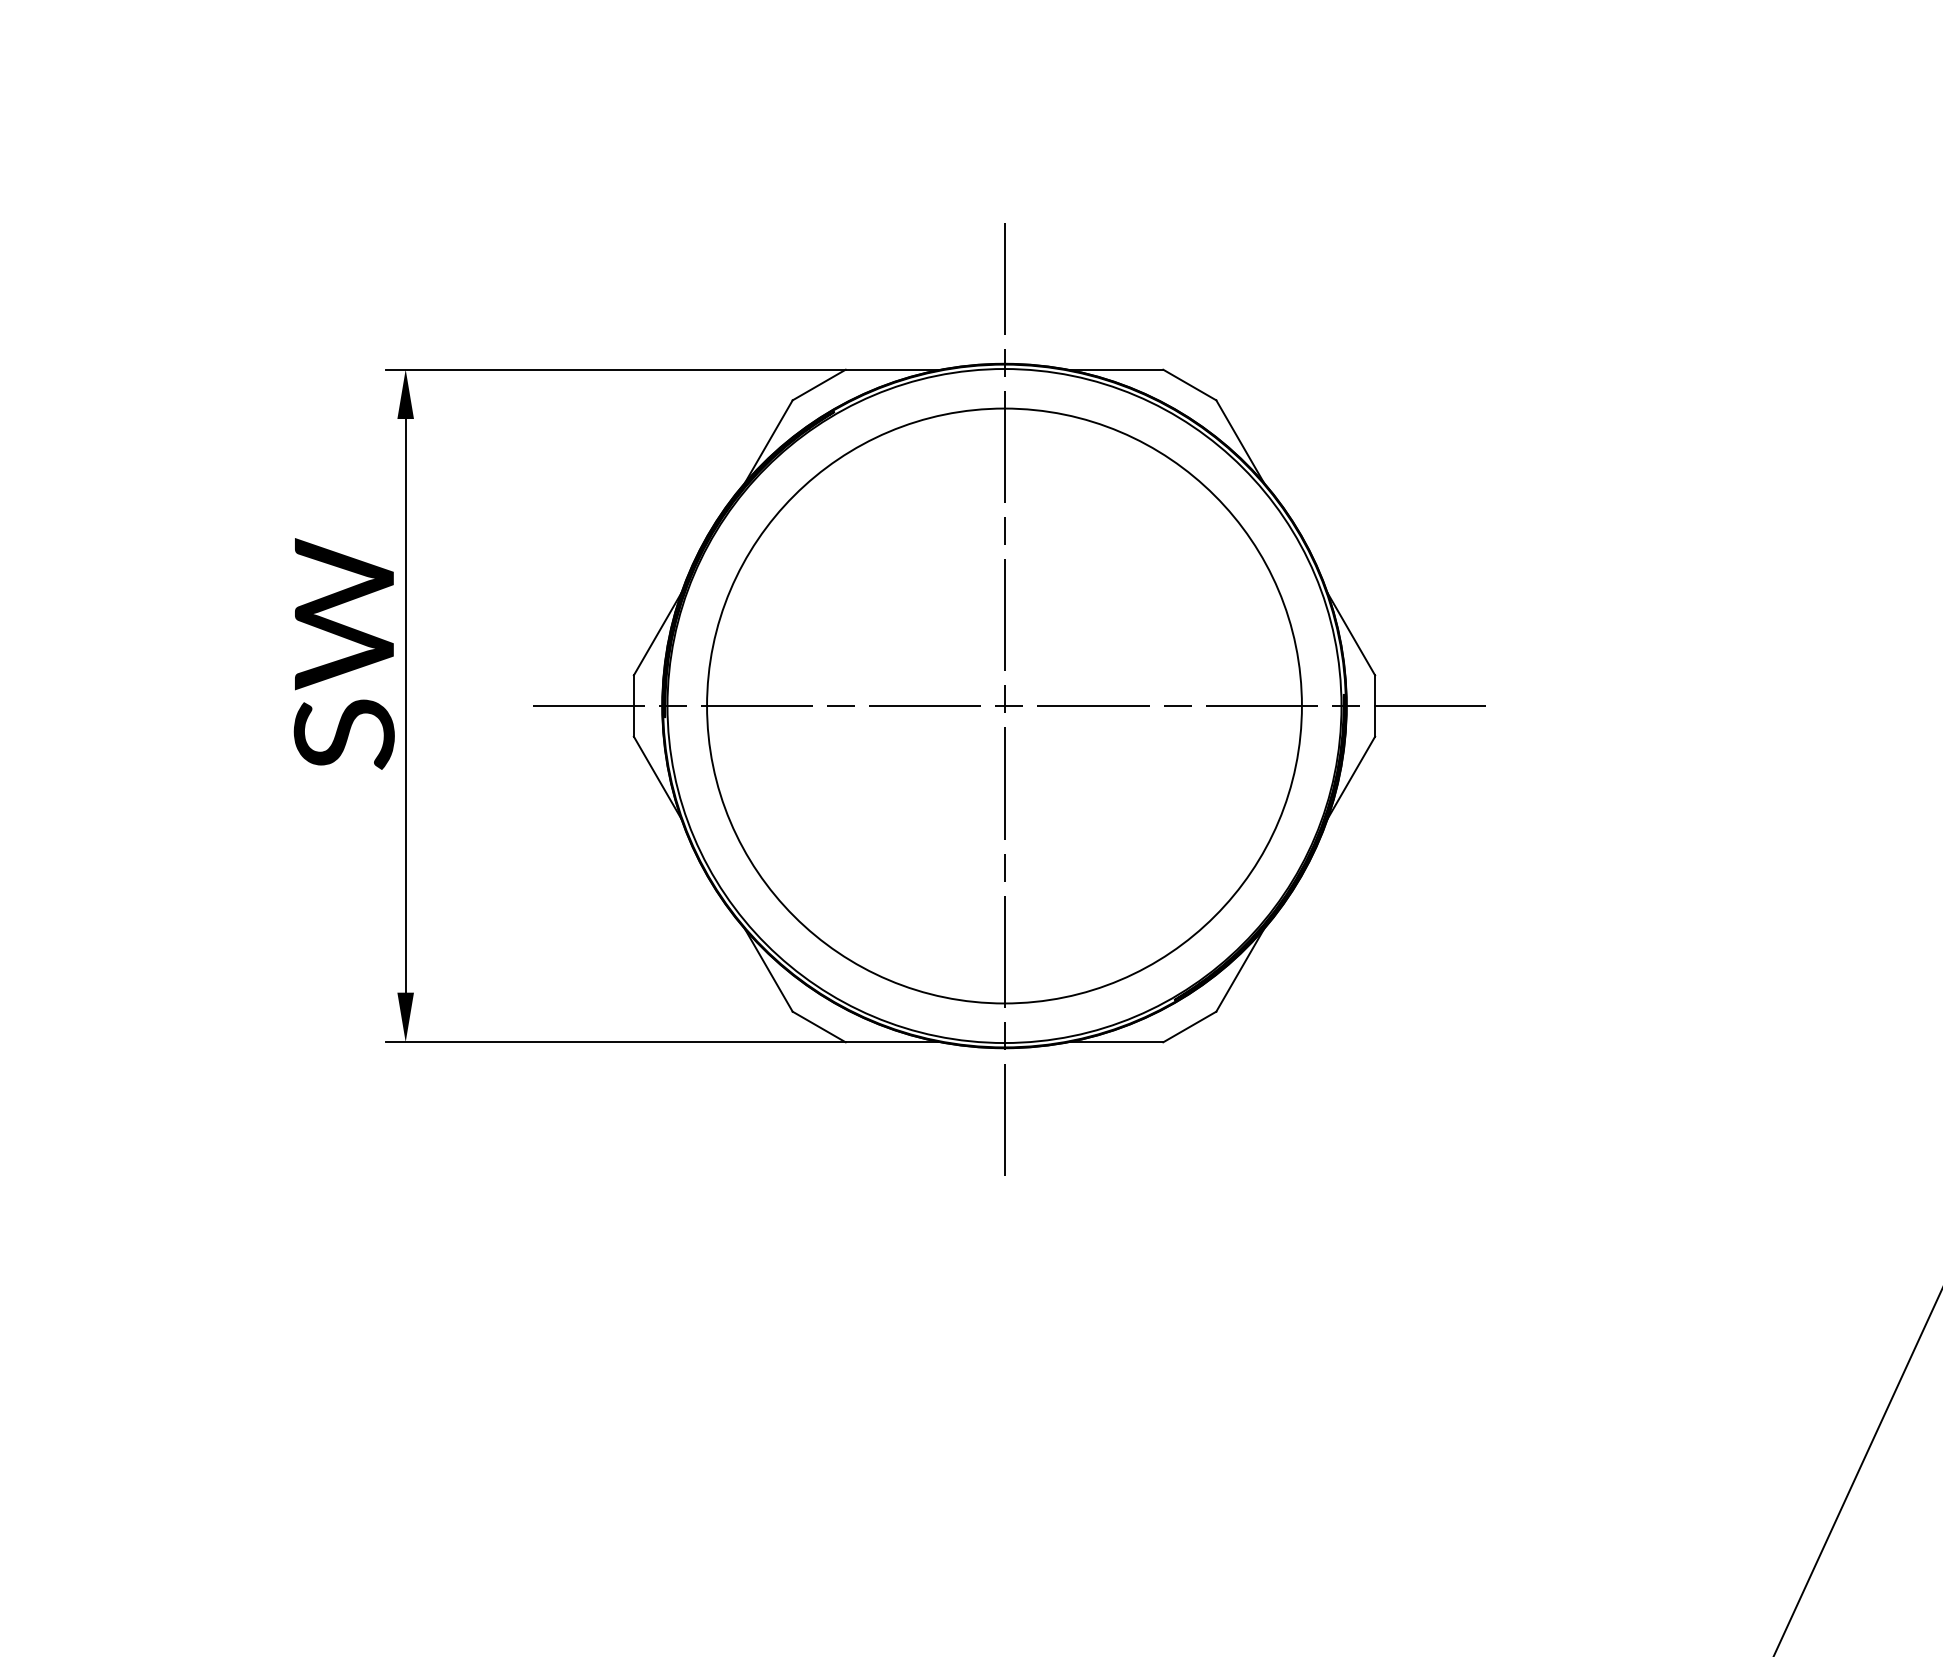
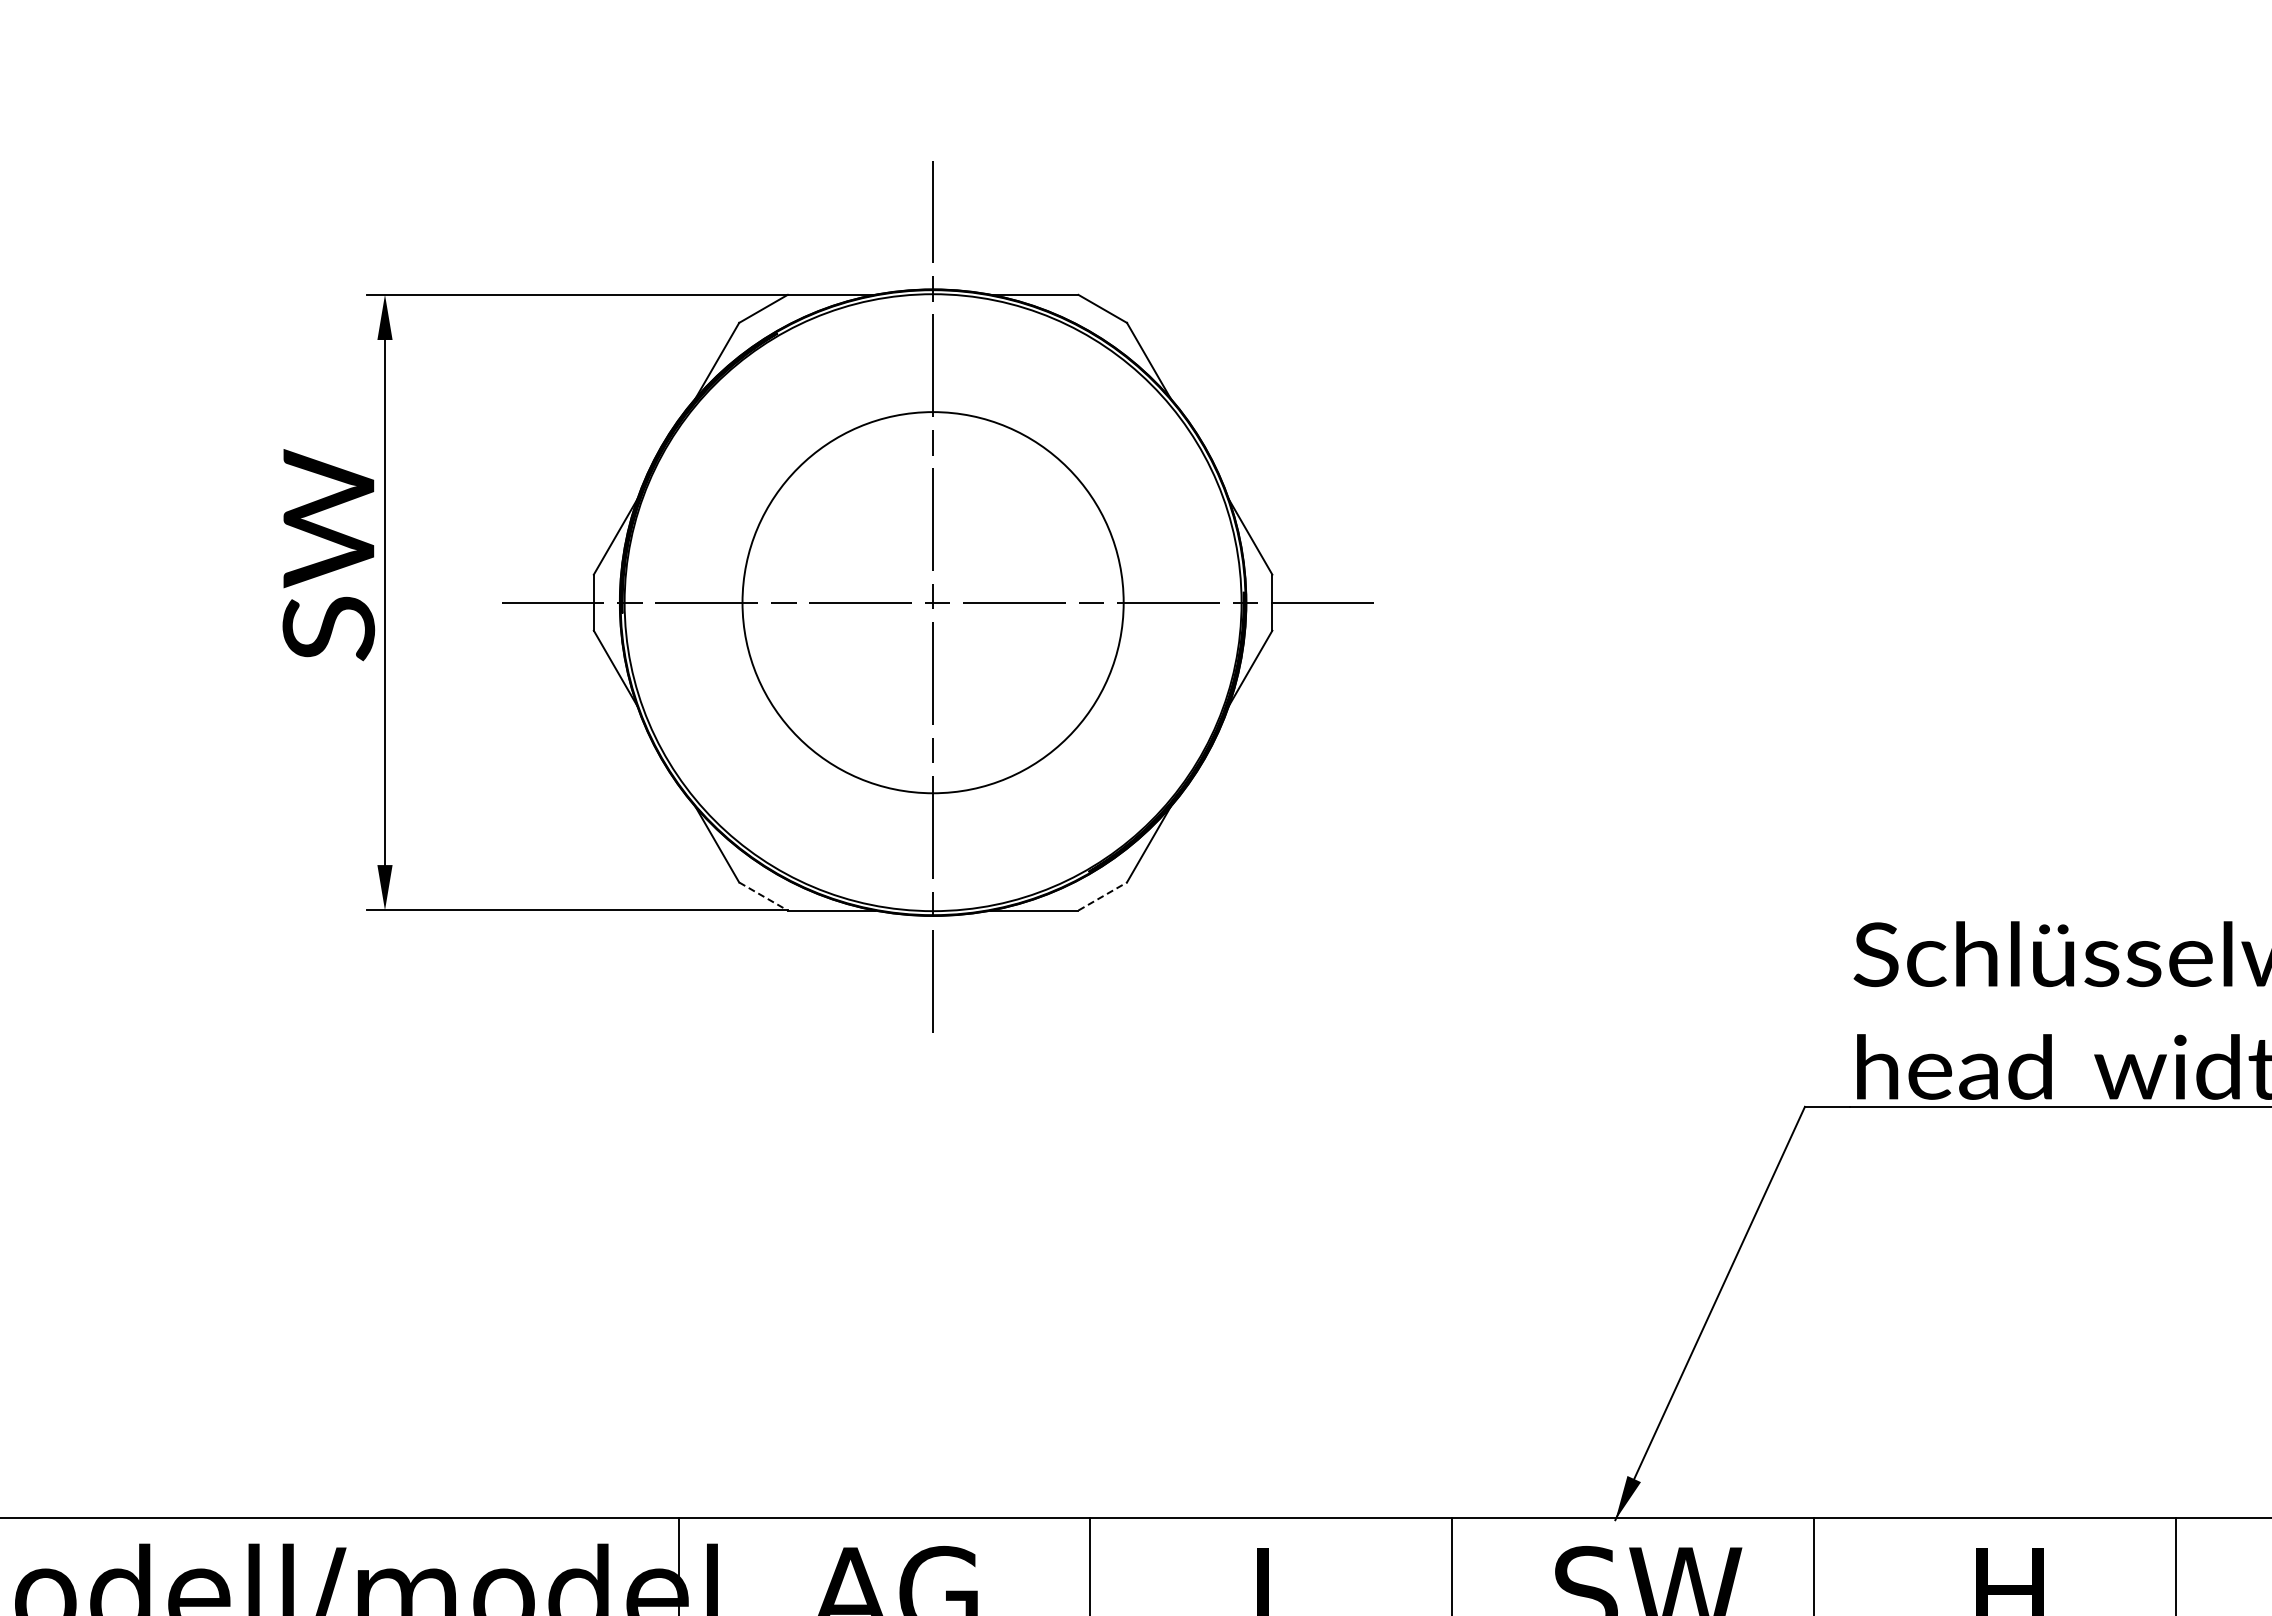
circle: (1003, 705) -> (932, 602), size x0.7
line: (819, 1027) -> (763, 896), solid -> dashed
line: (1190, 1027) -> (1103, 896), solid -> dashed

